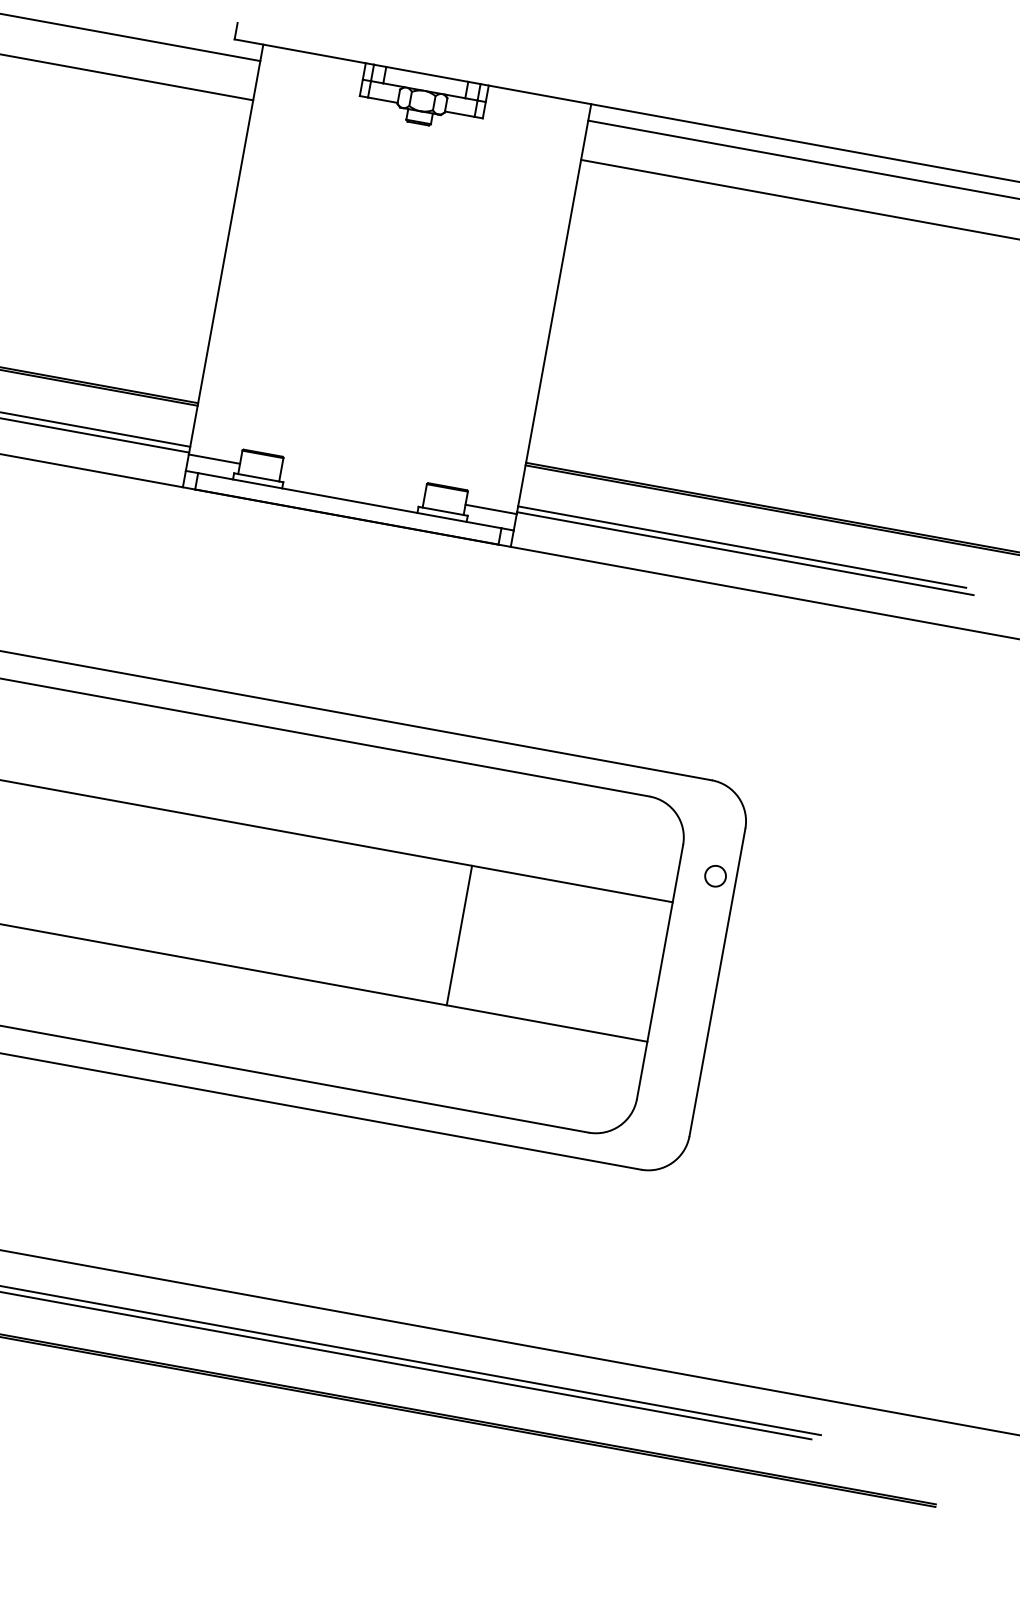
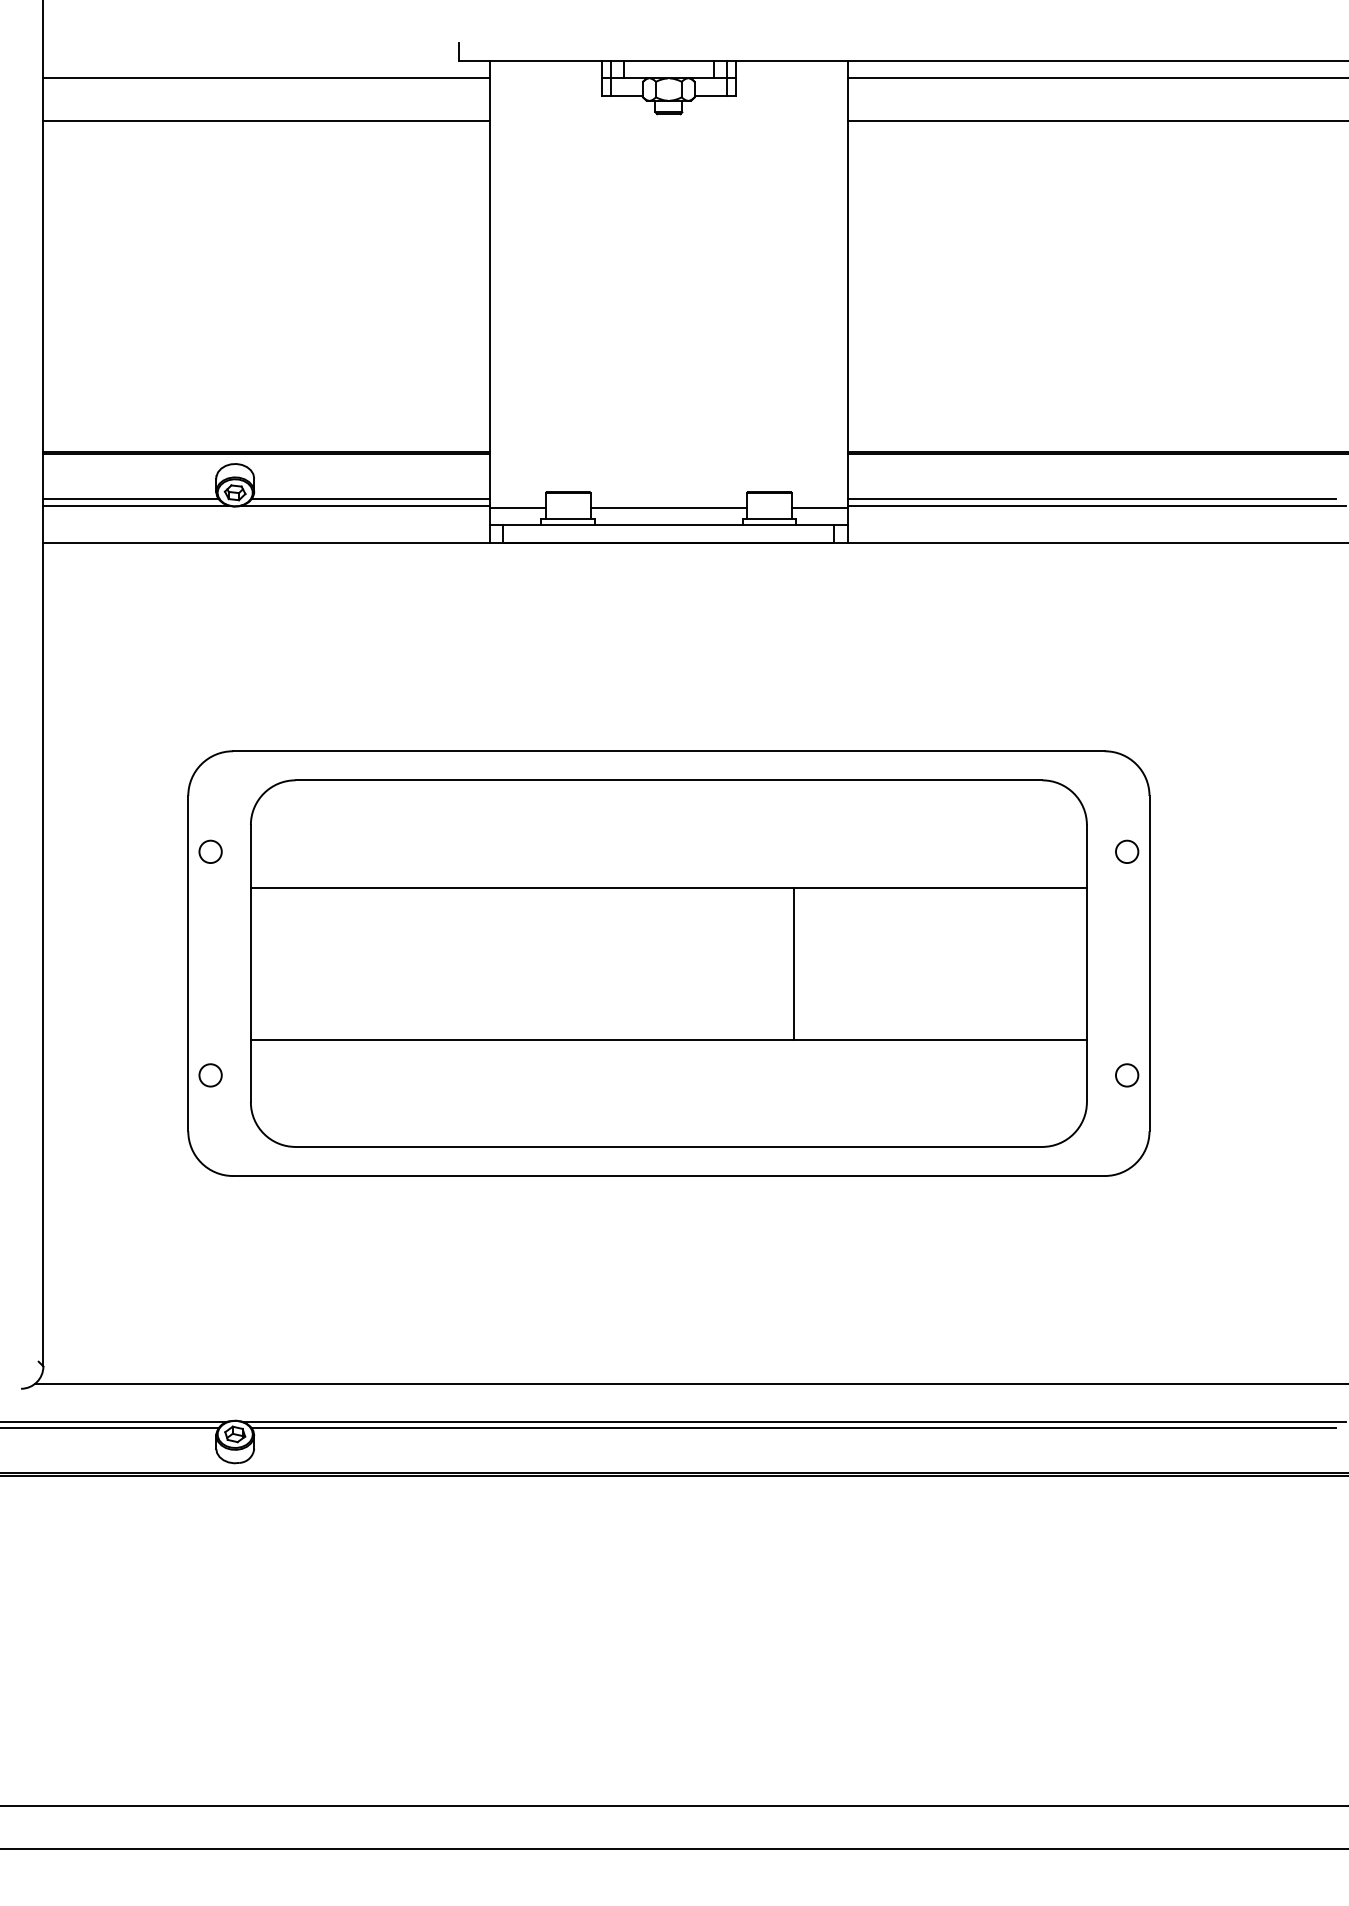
line: (352, 484) -> (668, 507), added
line: (459, 935) -> (794, 963), moved
circle: (678, 1081) -> (1127, 1075), added

